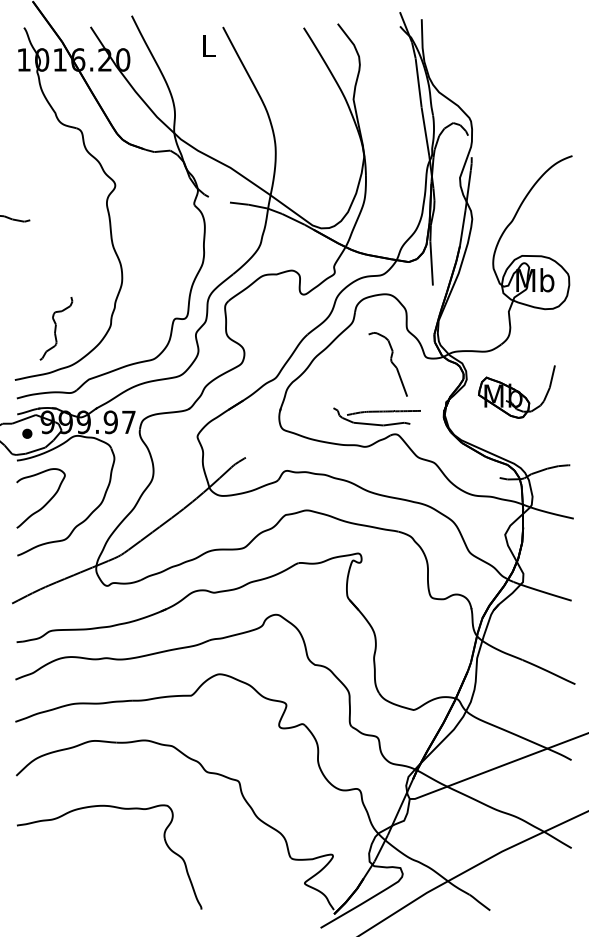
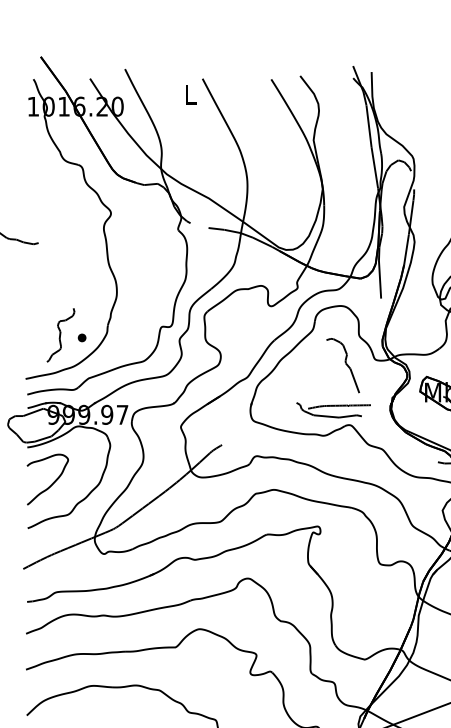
part: (27, 433) -> (82, 337), moved

